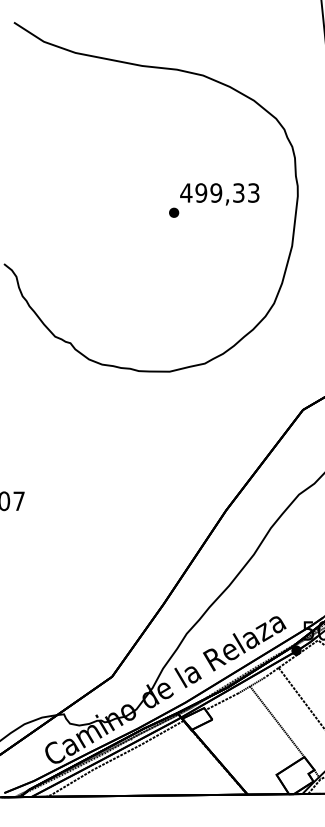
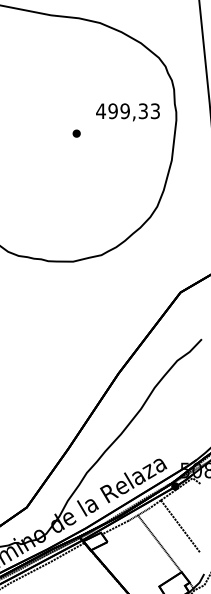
text: (219, 194) -> (127, 112), moved

